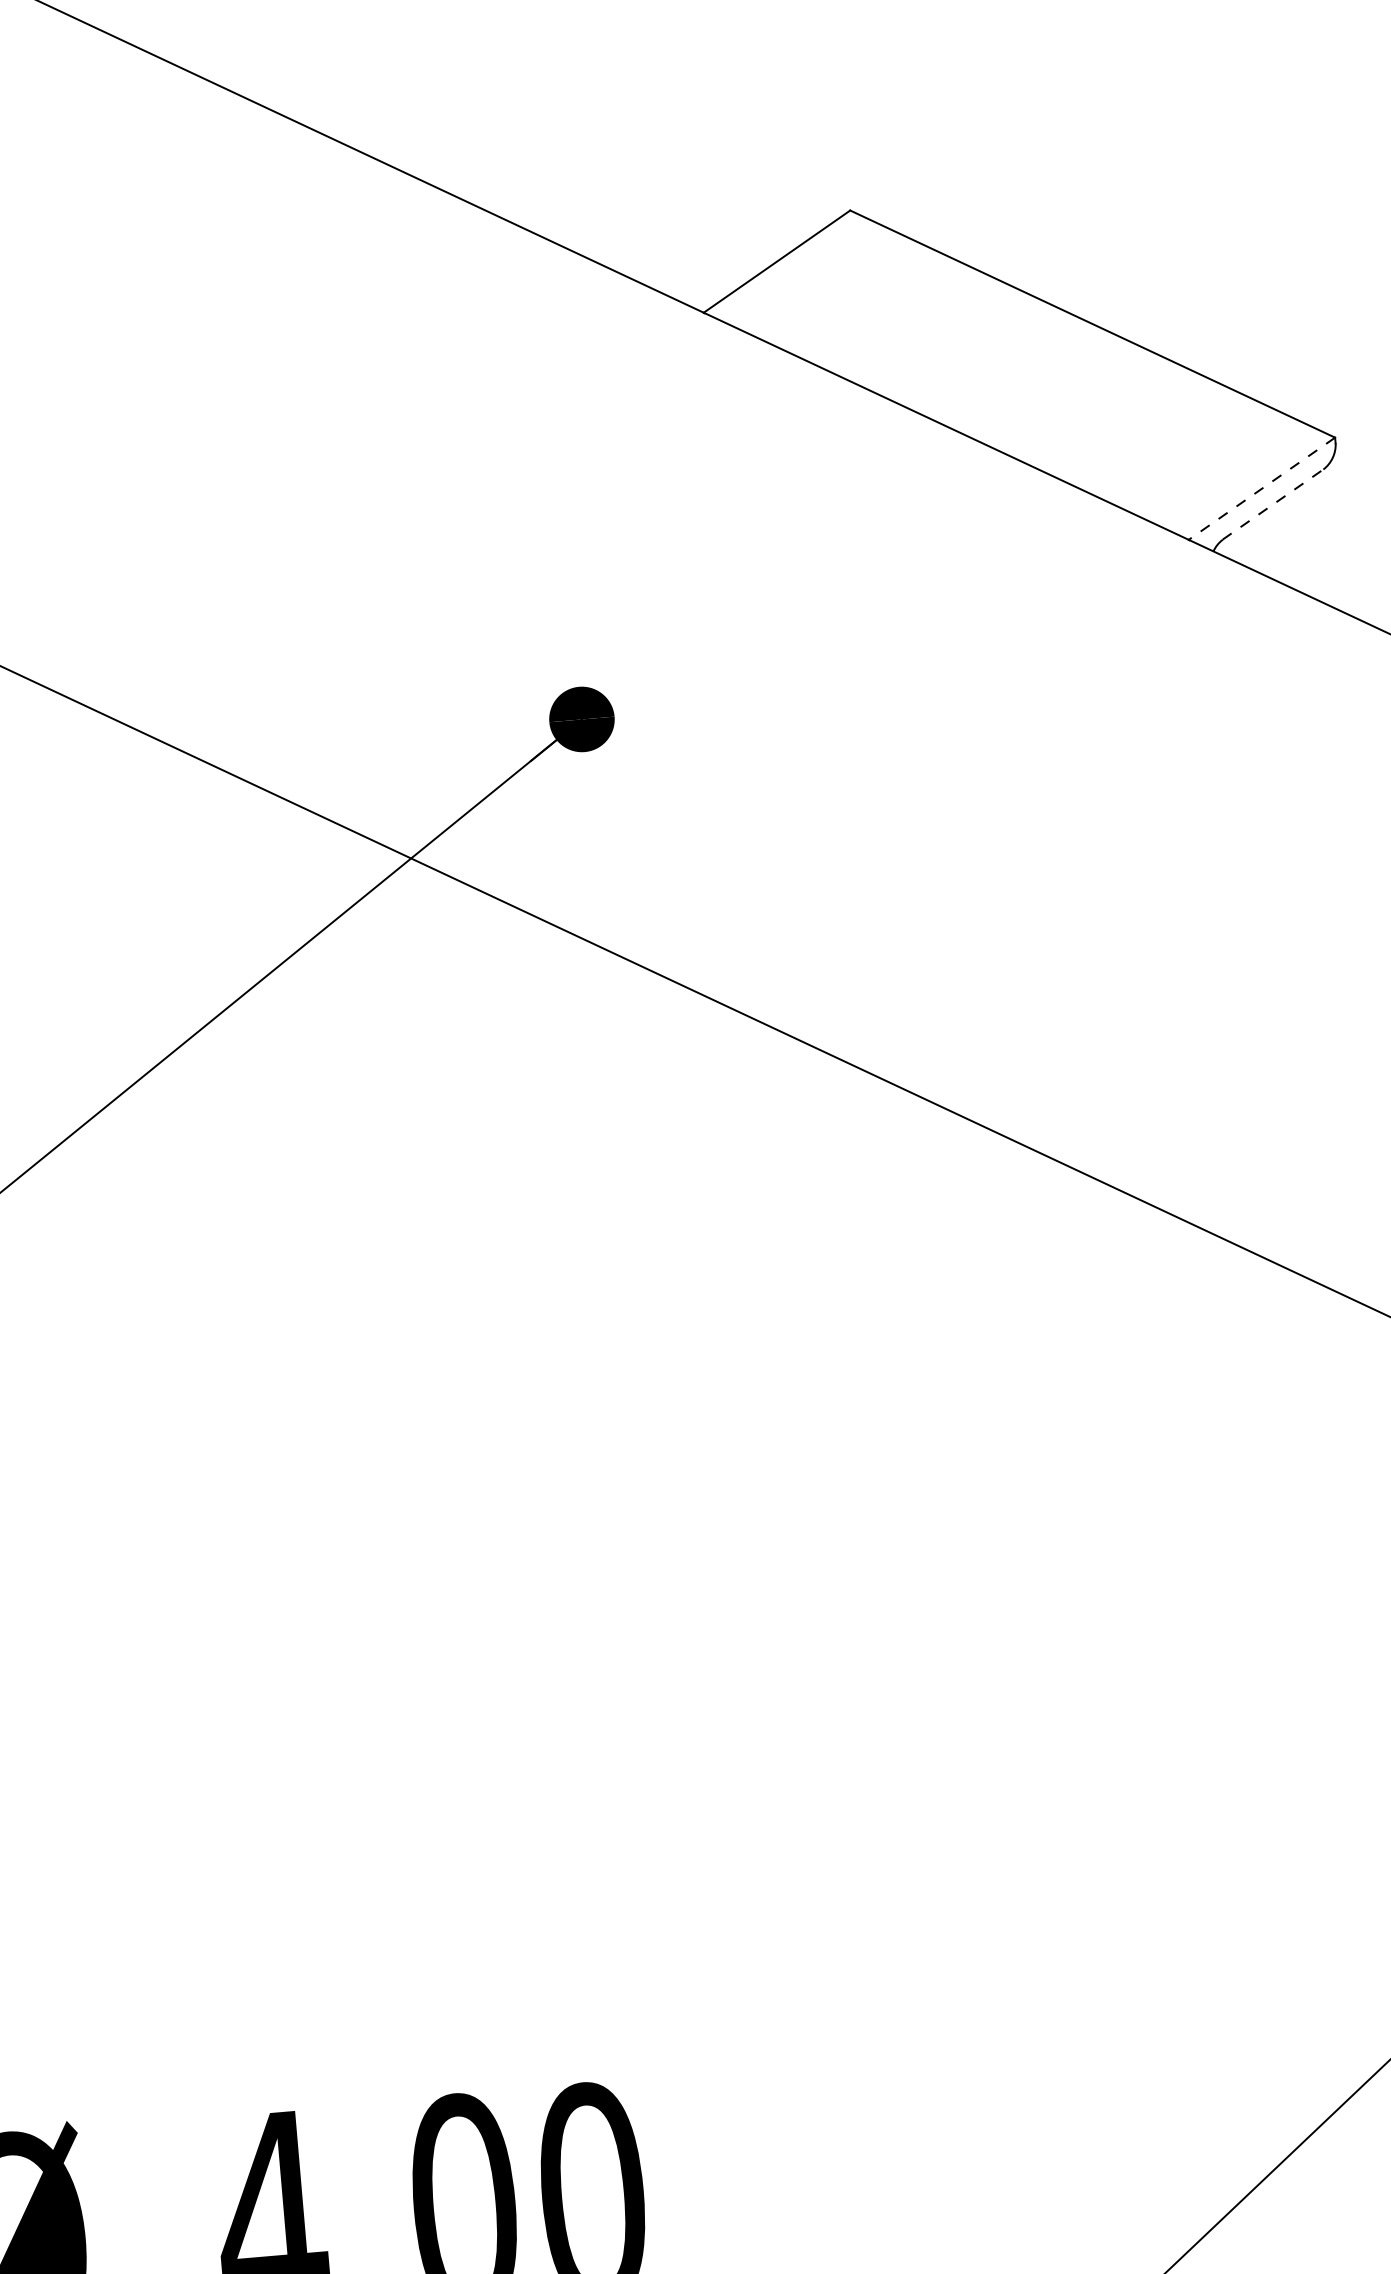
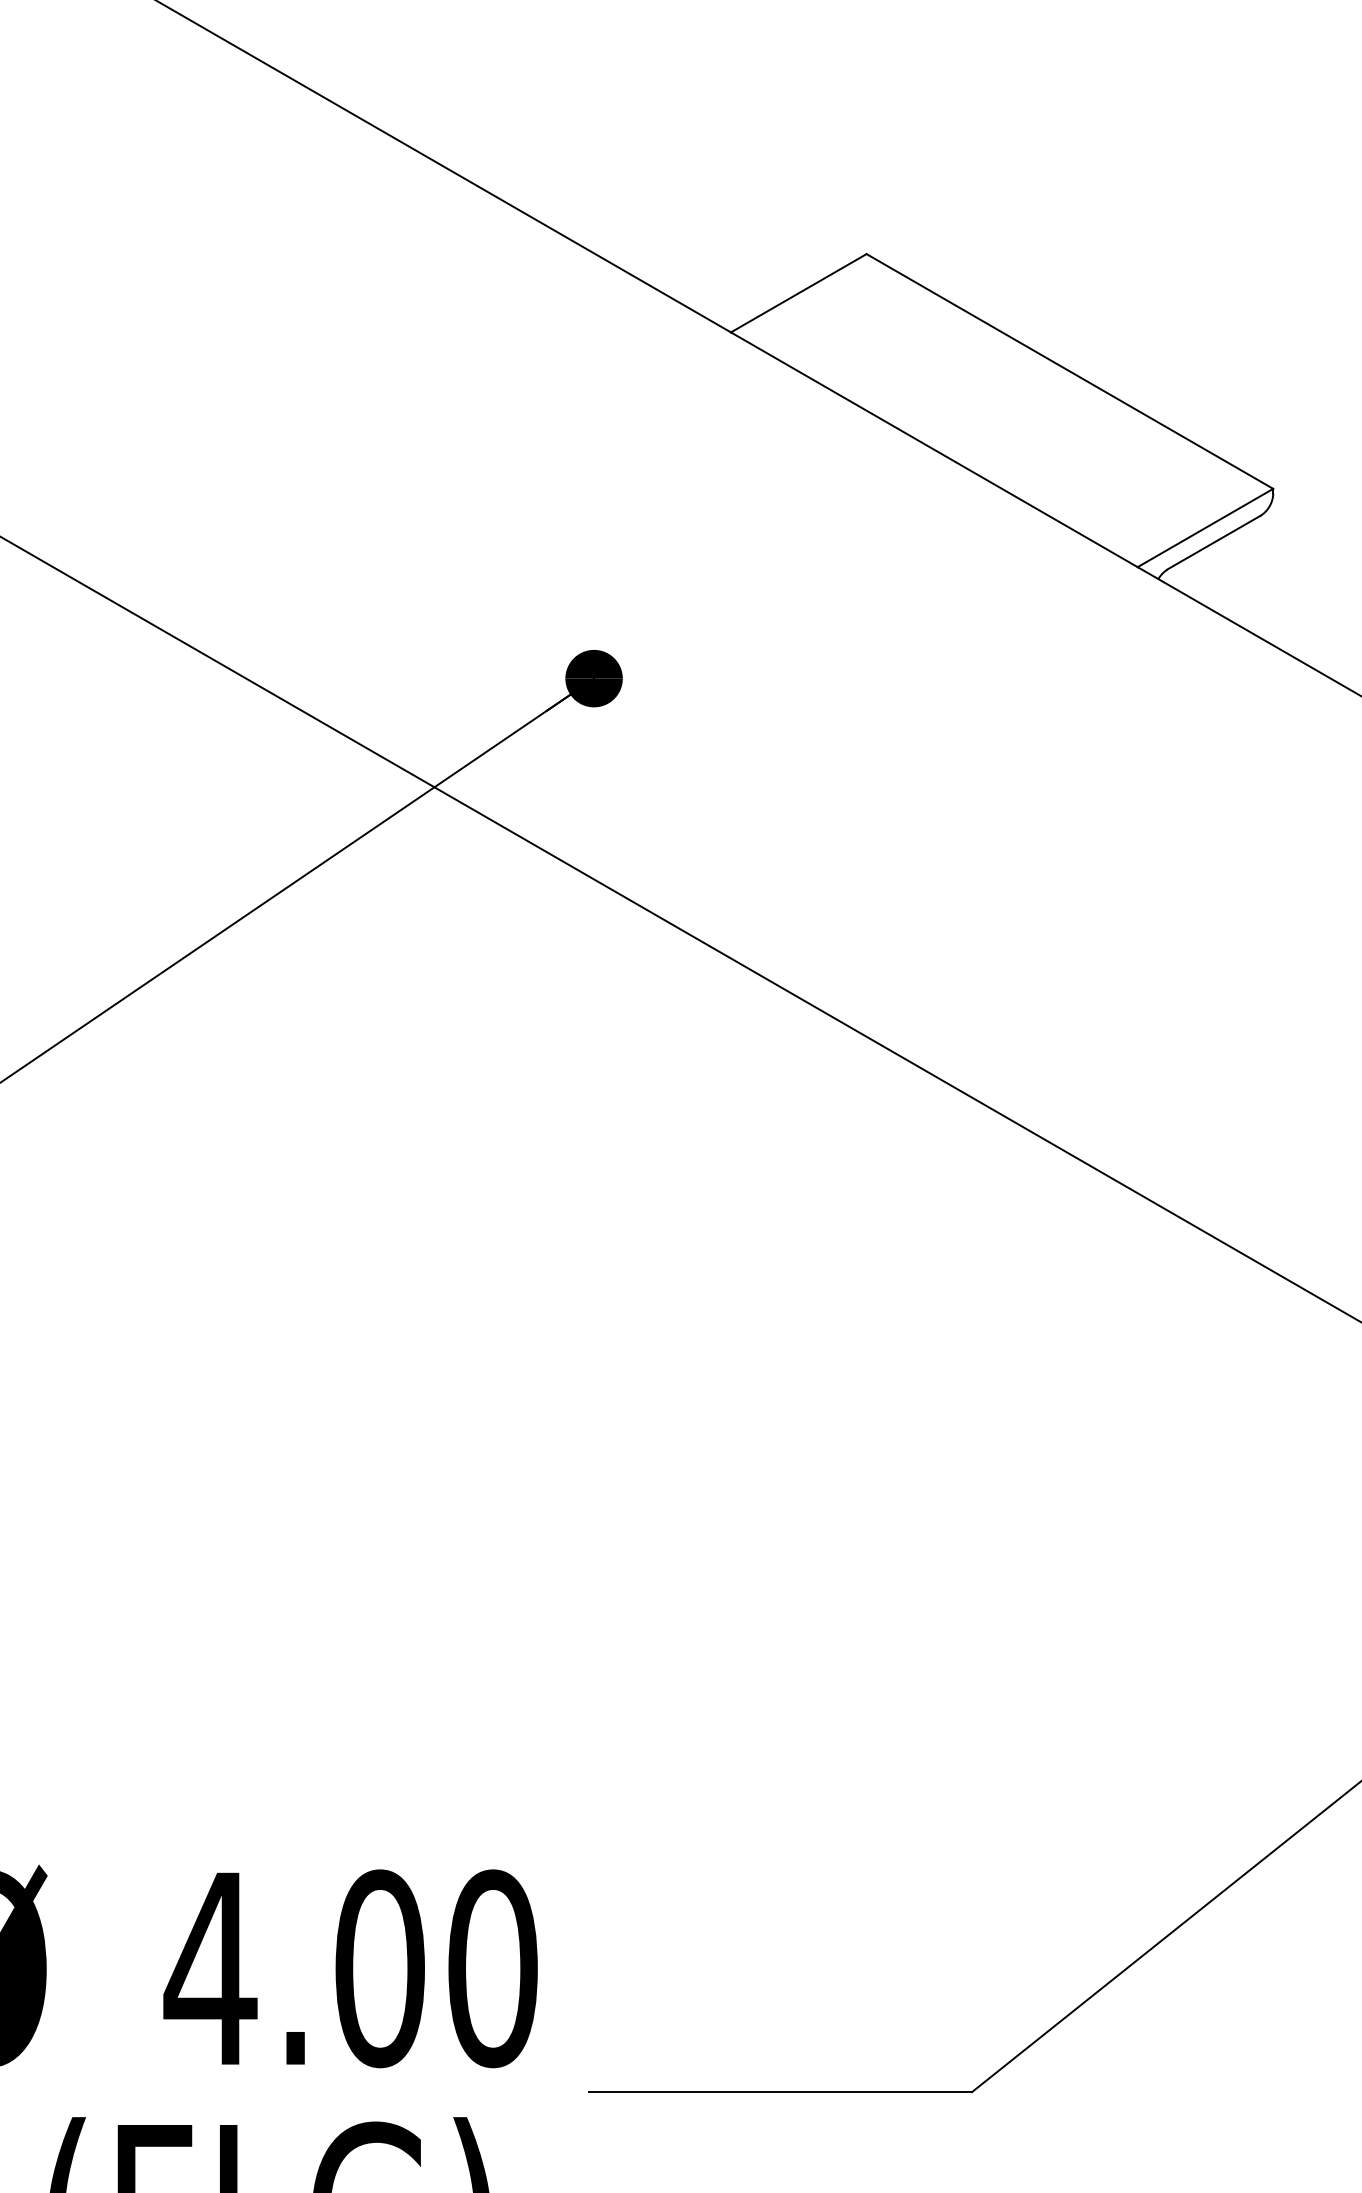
line: (1262, 489) -> (1205, 528), dashed -> solid
line: (1272, 504) -> (1213, 542), dashed -> solid

